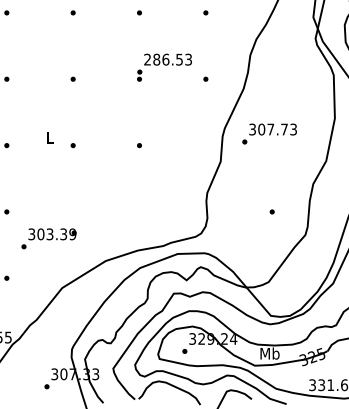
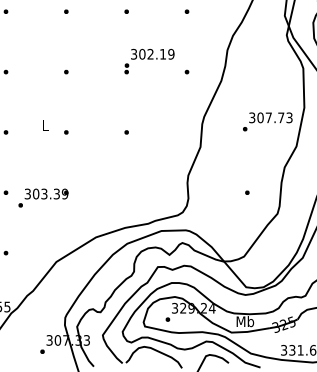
text: (168, 59) -> (153, 54), 286.53 -> 302.19
text: (269, 133) -> (267, 121), moved
text: (48, 238) -> (43, 197), moved

